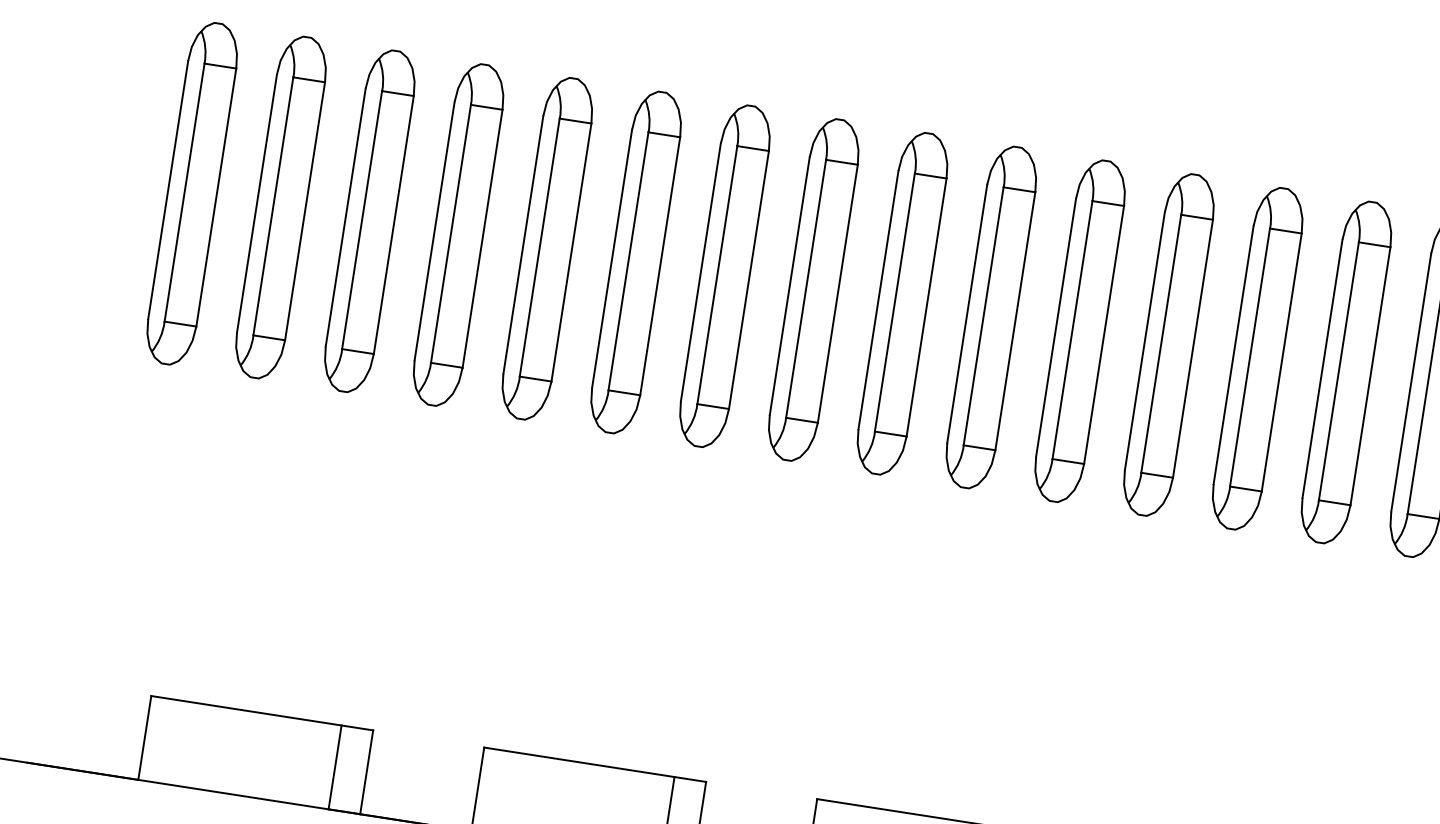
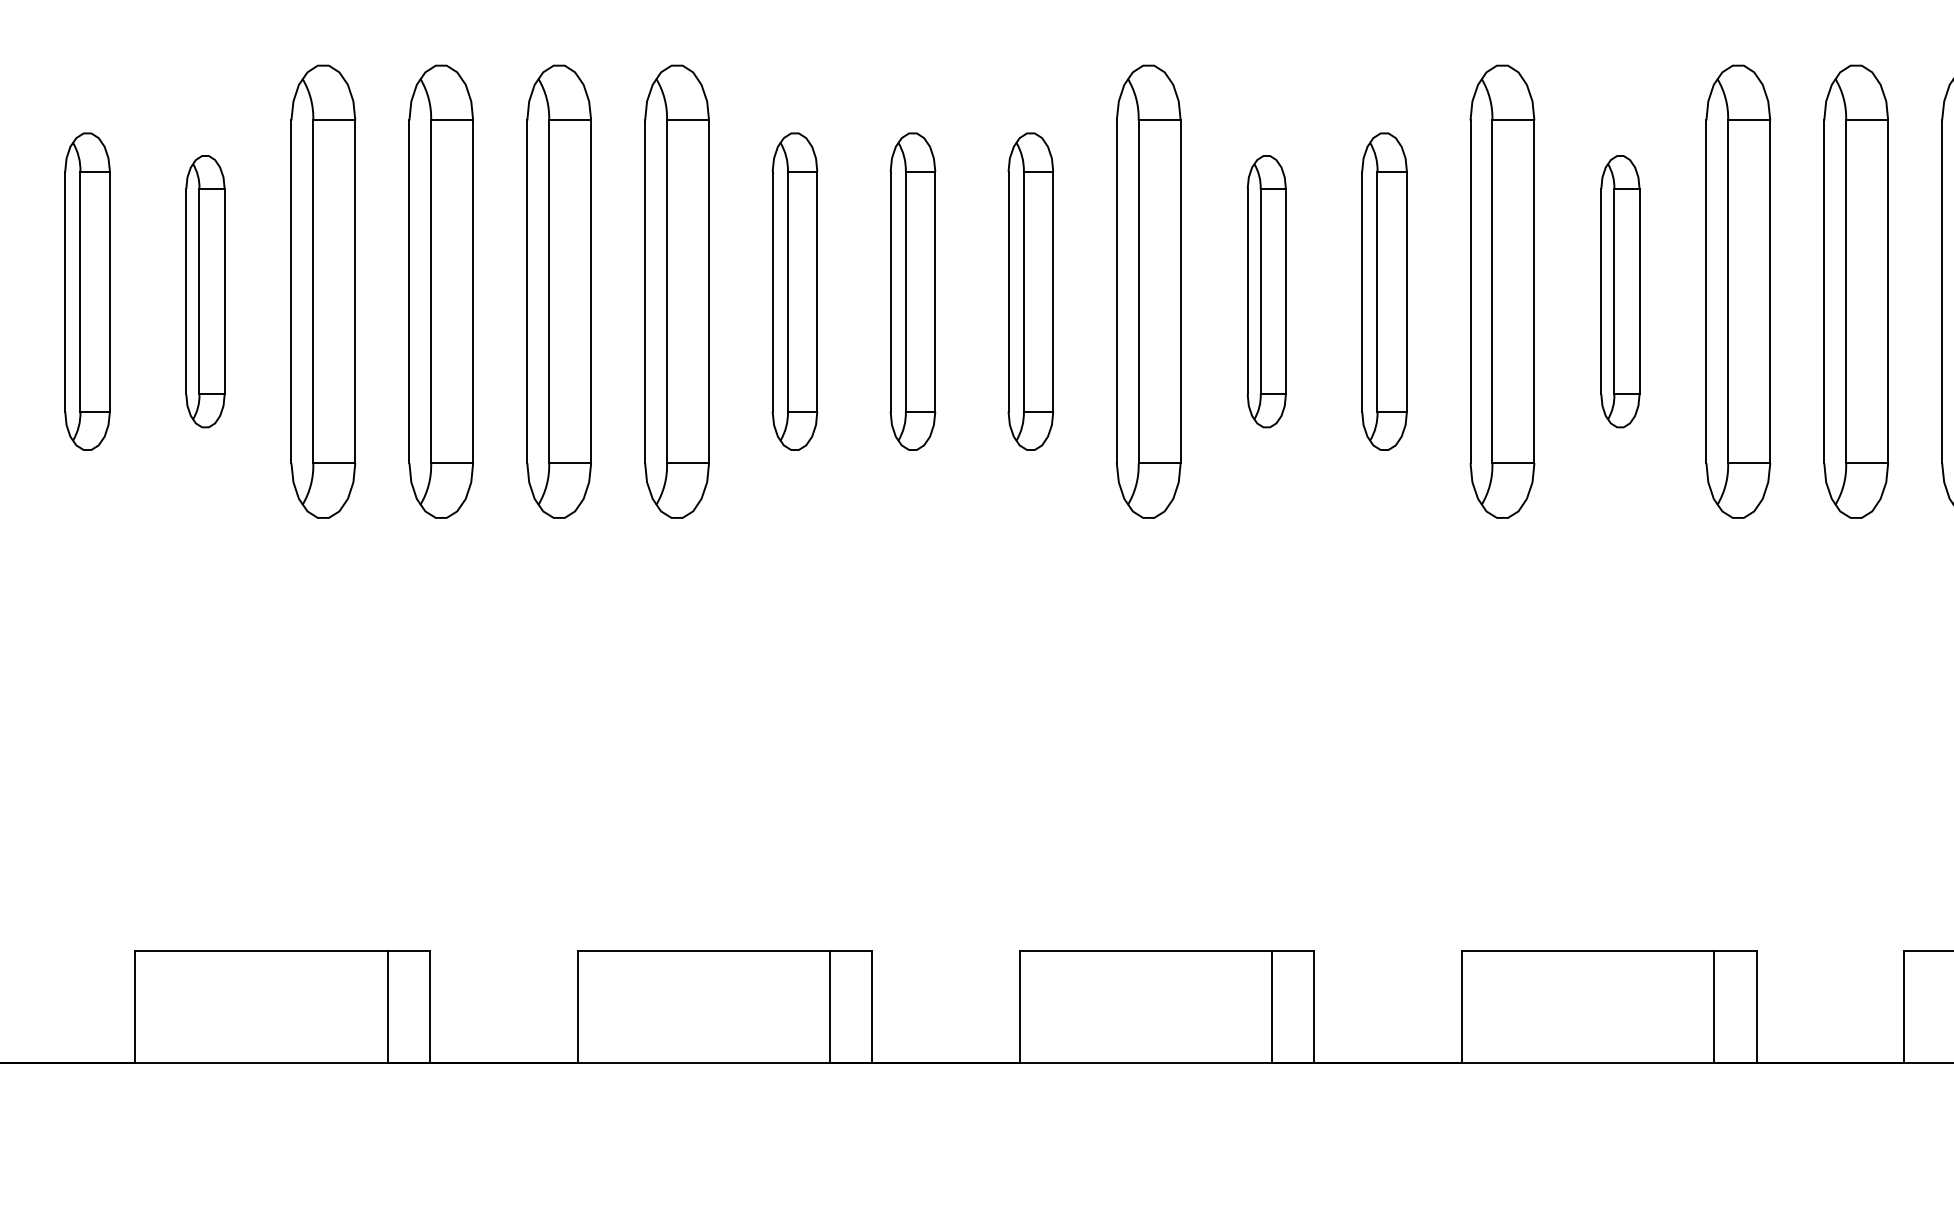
part: (192, 193) -> (87, 291), size x0.7
part: (281, 207) -> (205, 291), size x0.6
part: (724, 275) -> (794, 291), size x0.7
part: (813, 289) -> (912, 291), size x0.7
part: (902, 303) -> (1030, 291), size x0.7
part: (1080, 331) -> (1266, 291), size x0.6
part: (1168, 344) -> (1384, 291), size x0.7
part: (1346, 372) -> (1620, 291), size x0.6

